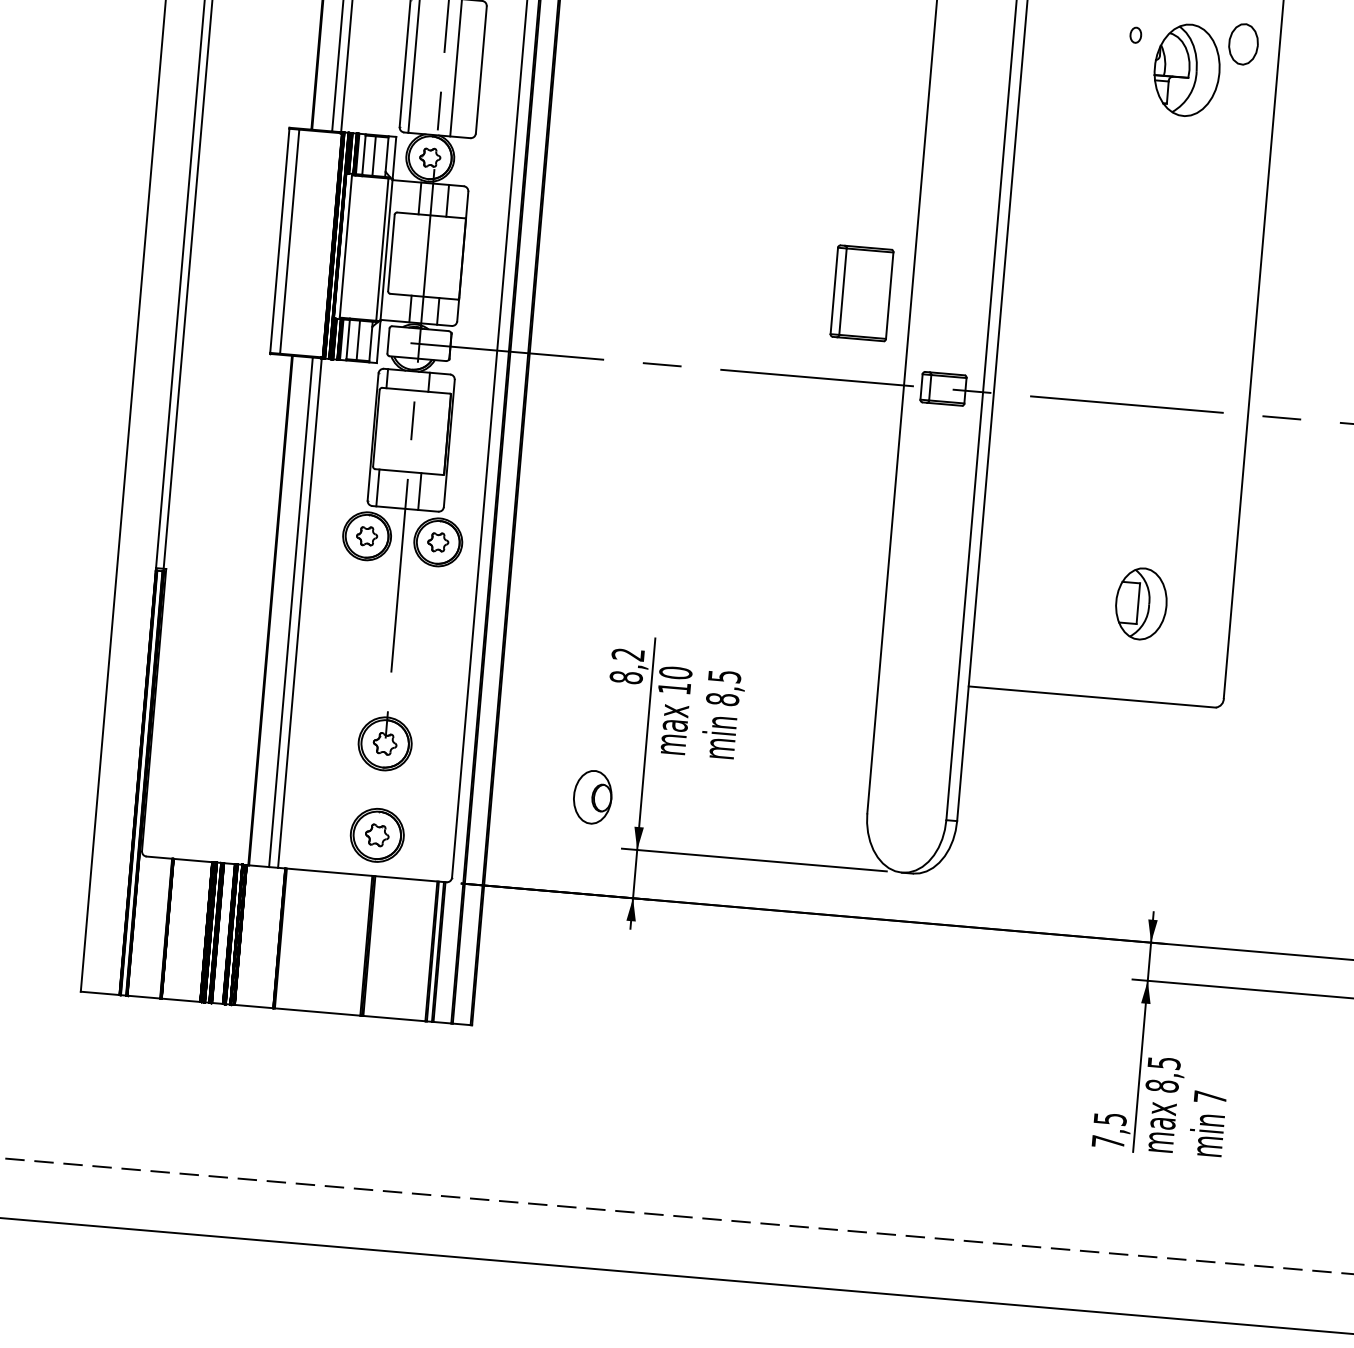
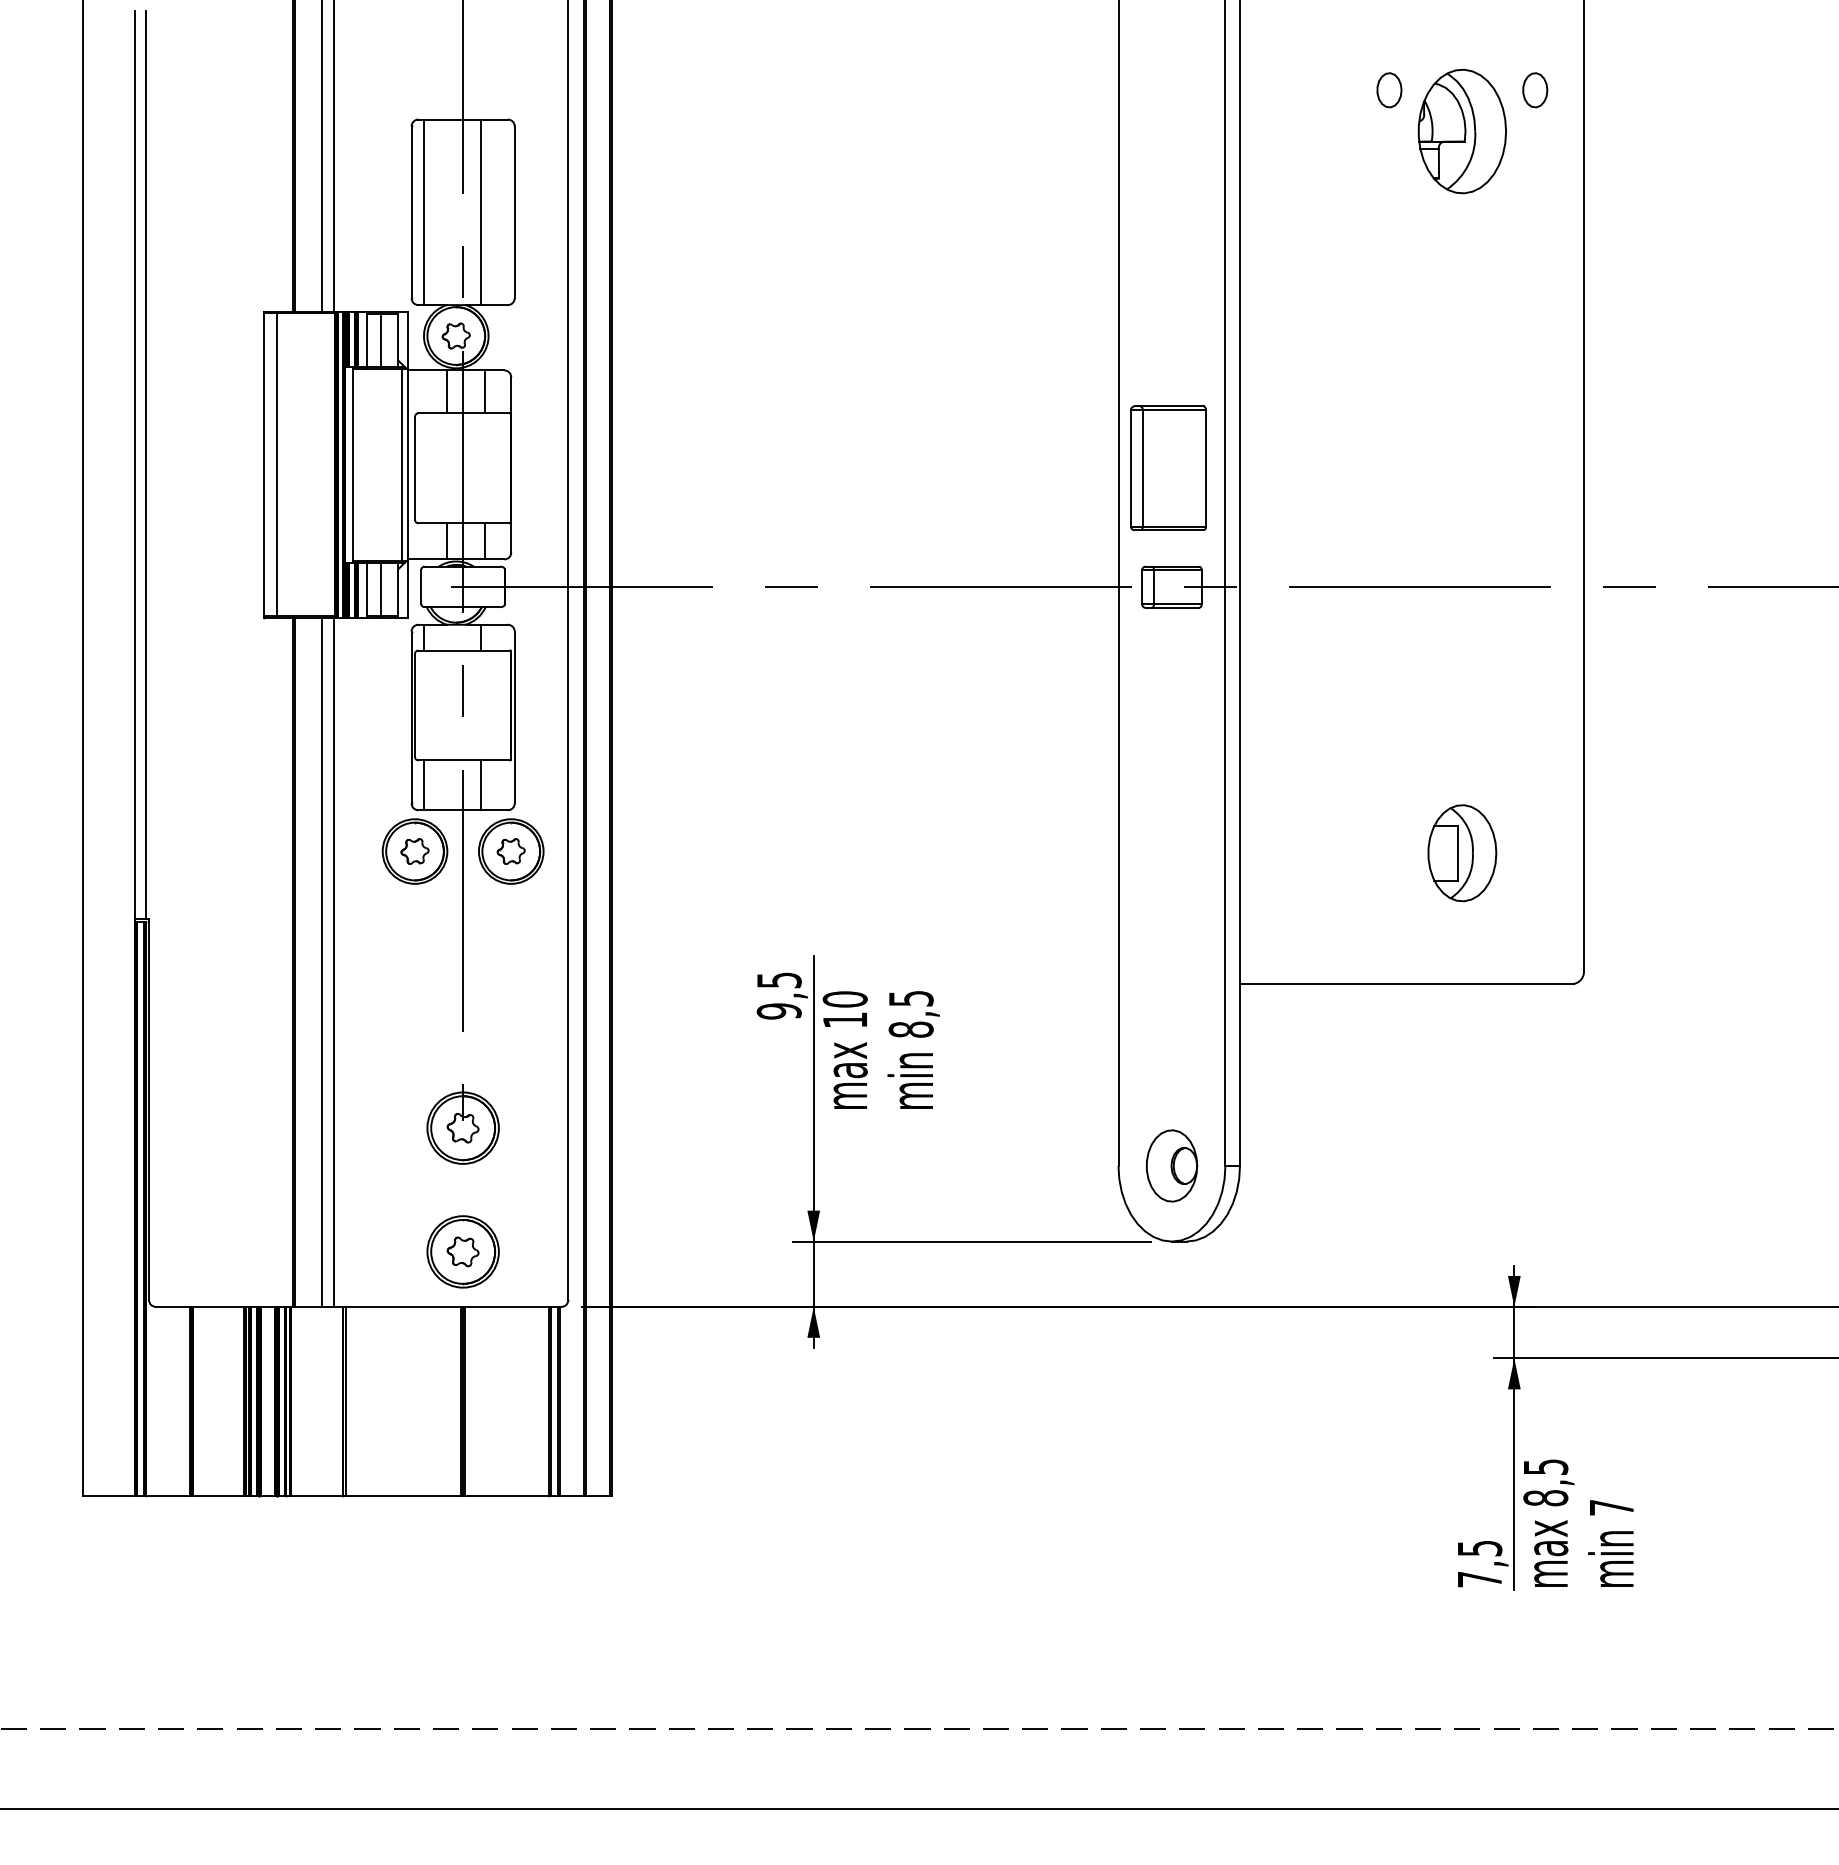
part: (1135, 35) -> (1389, 90), size x1.67
part: (1243, 44) -> (1535, 90), size x0.62
part: (862, 292) -> (1168, 467), moved
text: (626, 665) -> (778, 995), 8,2 -> 9,5
part: (593, 796) -> (1172, 1165), moved

